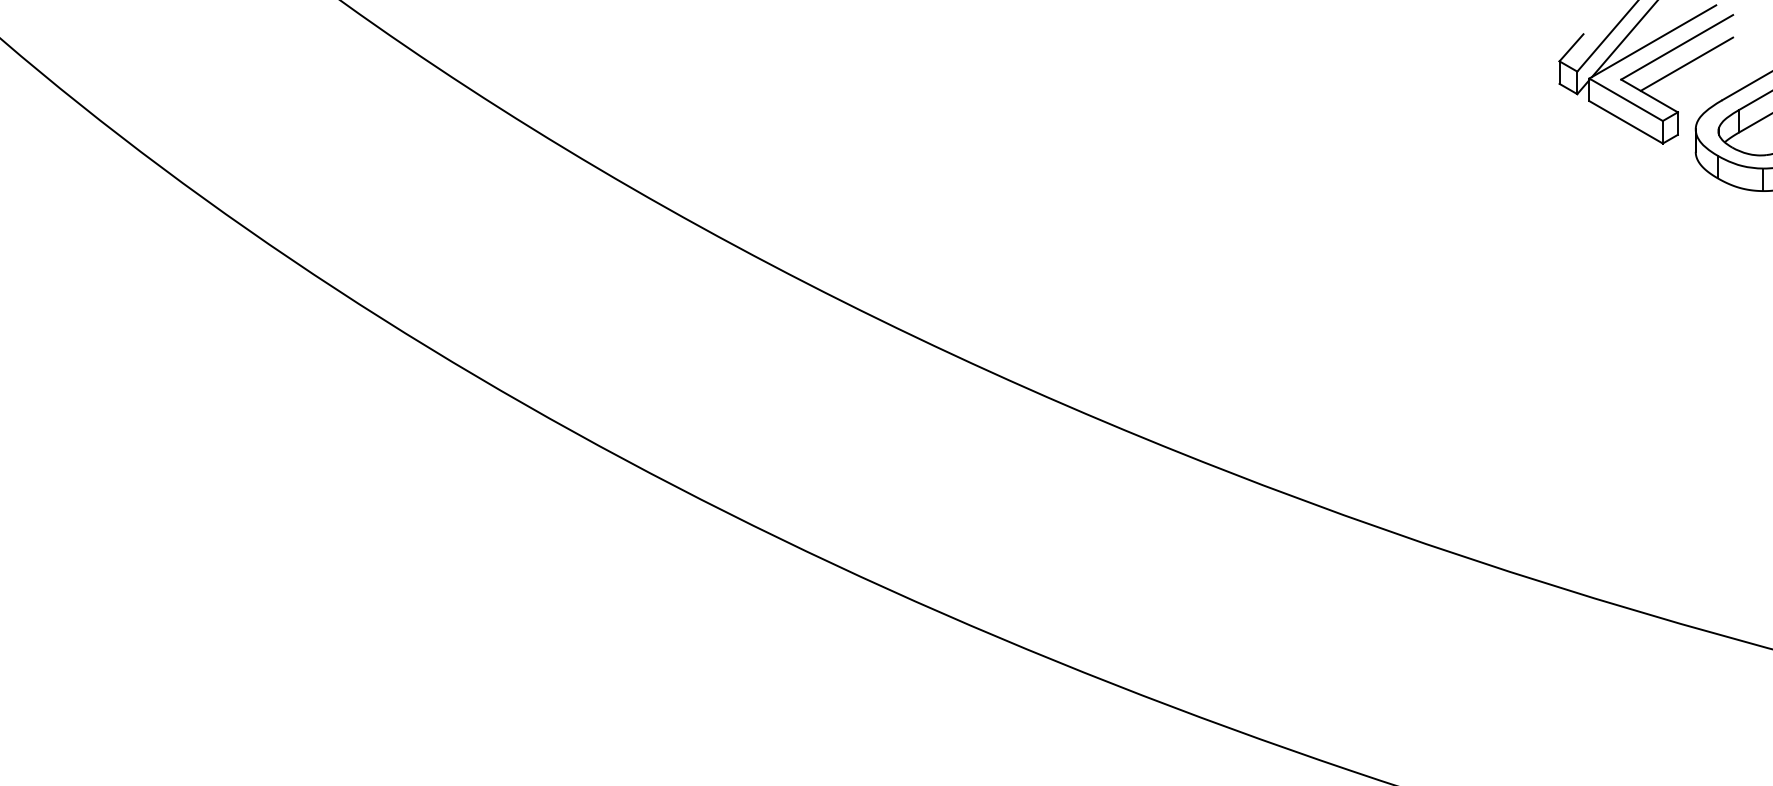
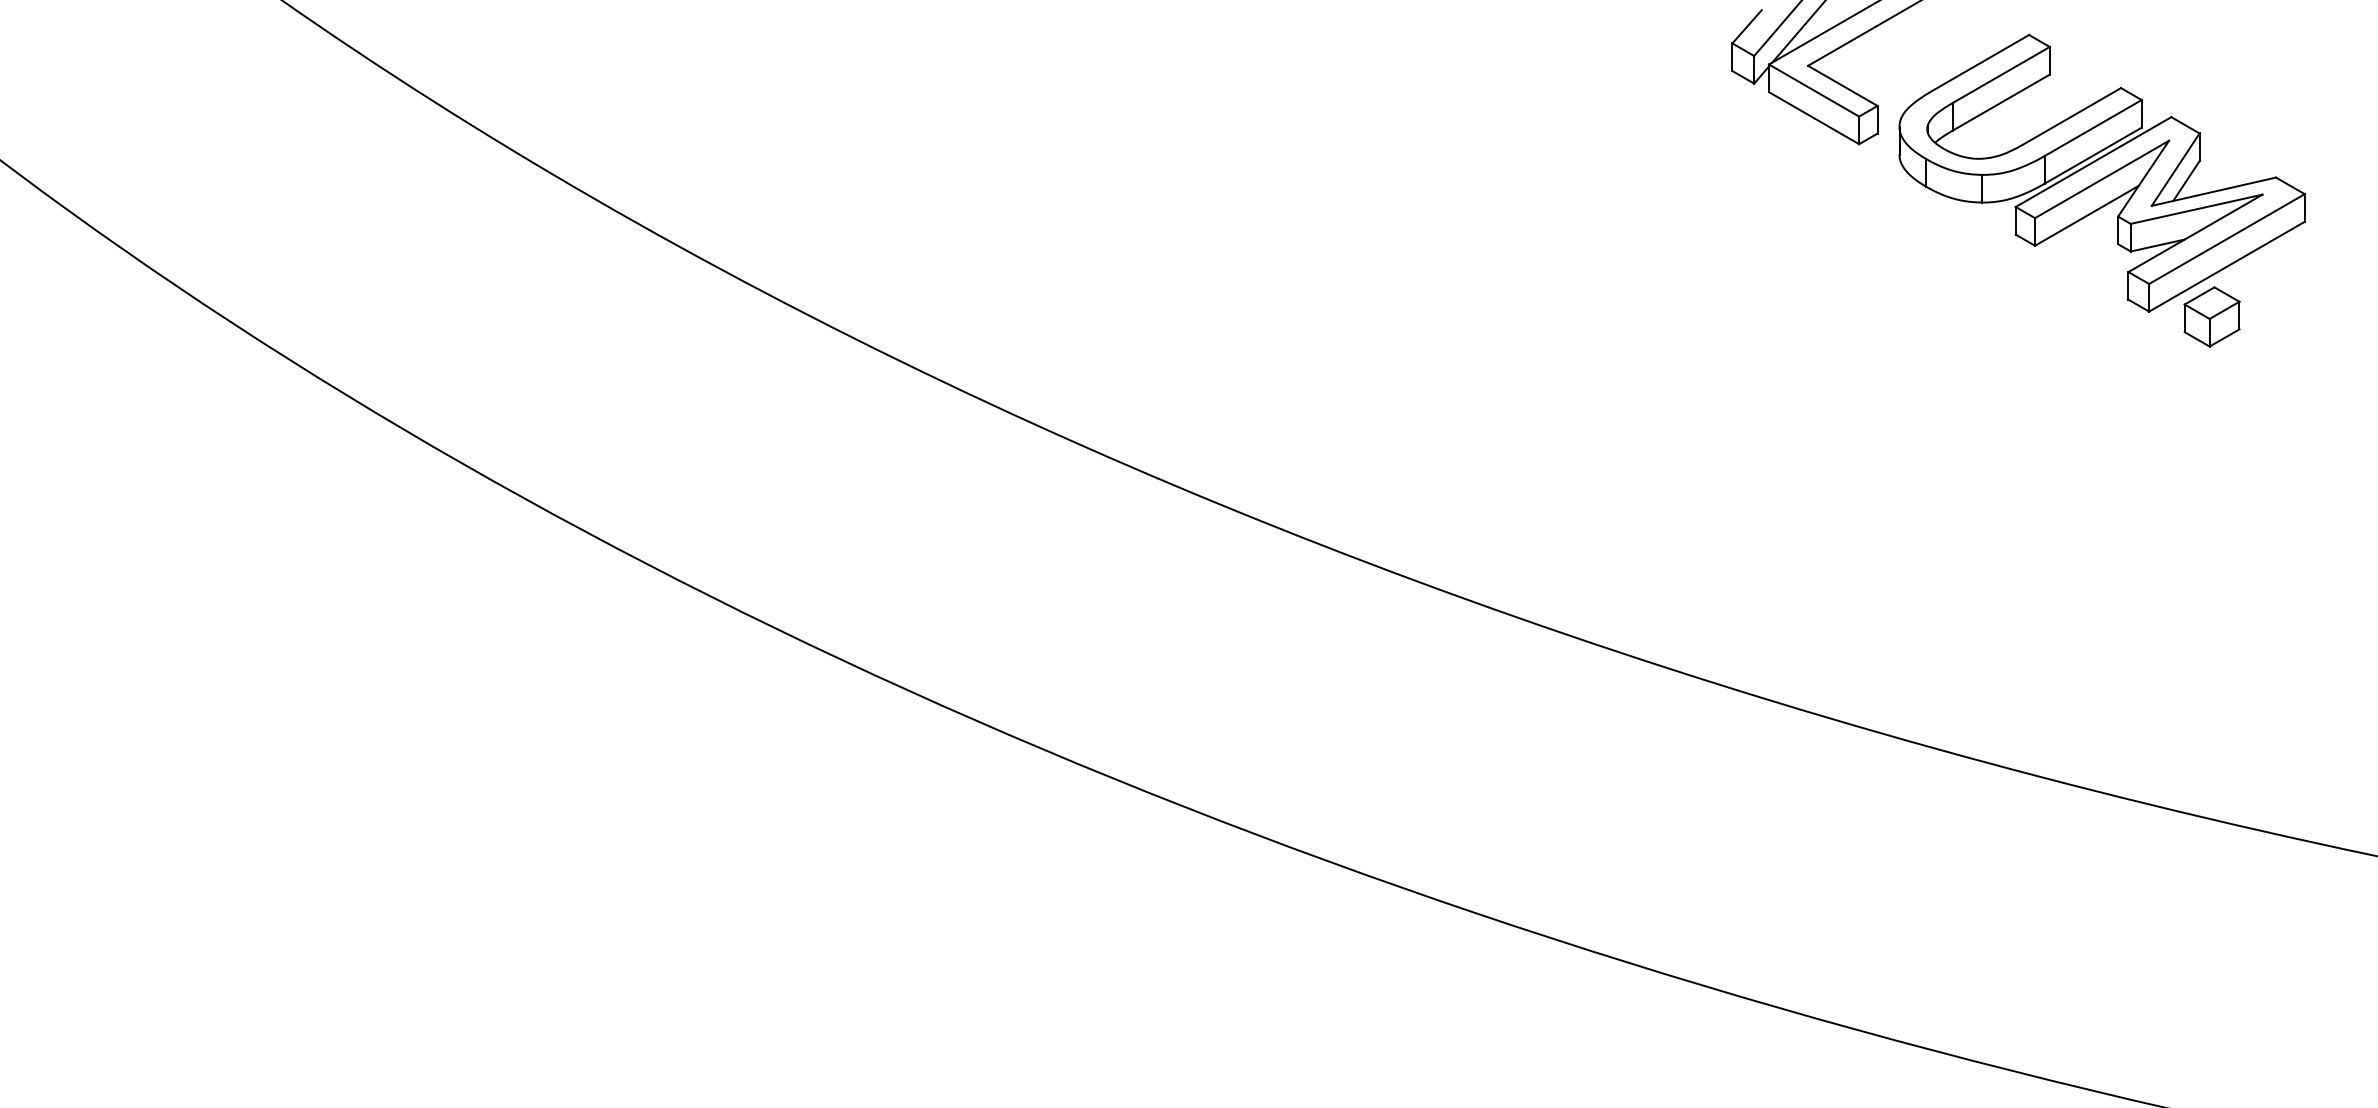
line: (1686, 63) -> (1888, 46), removed

